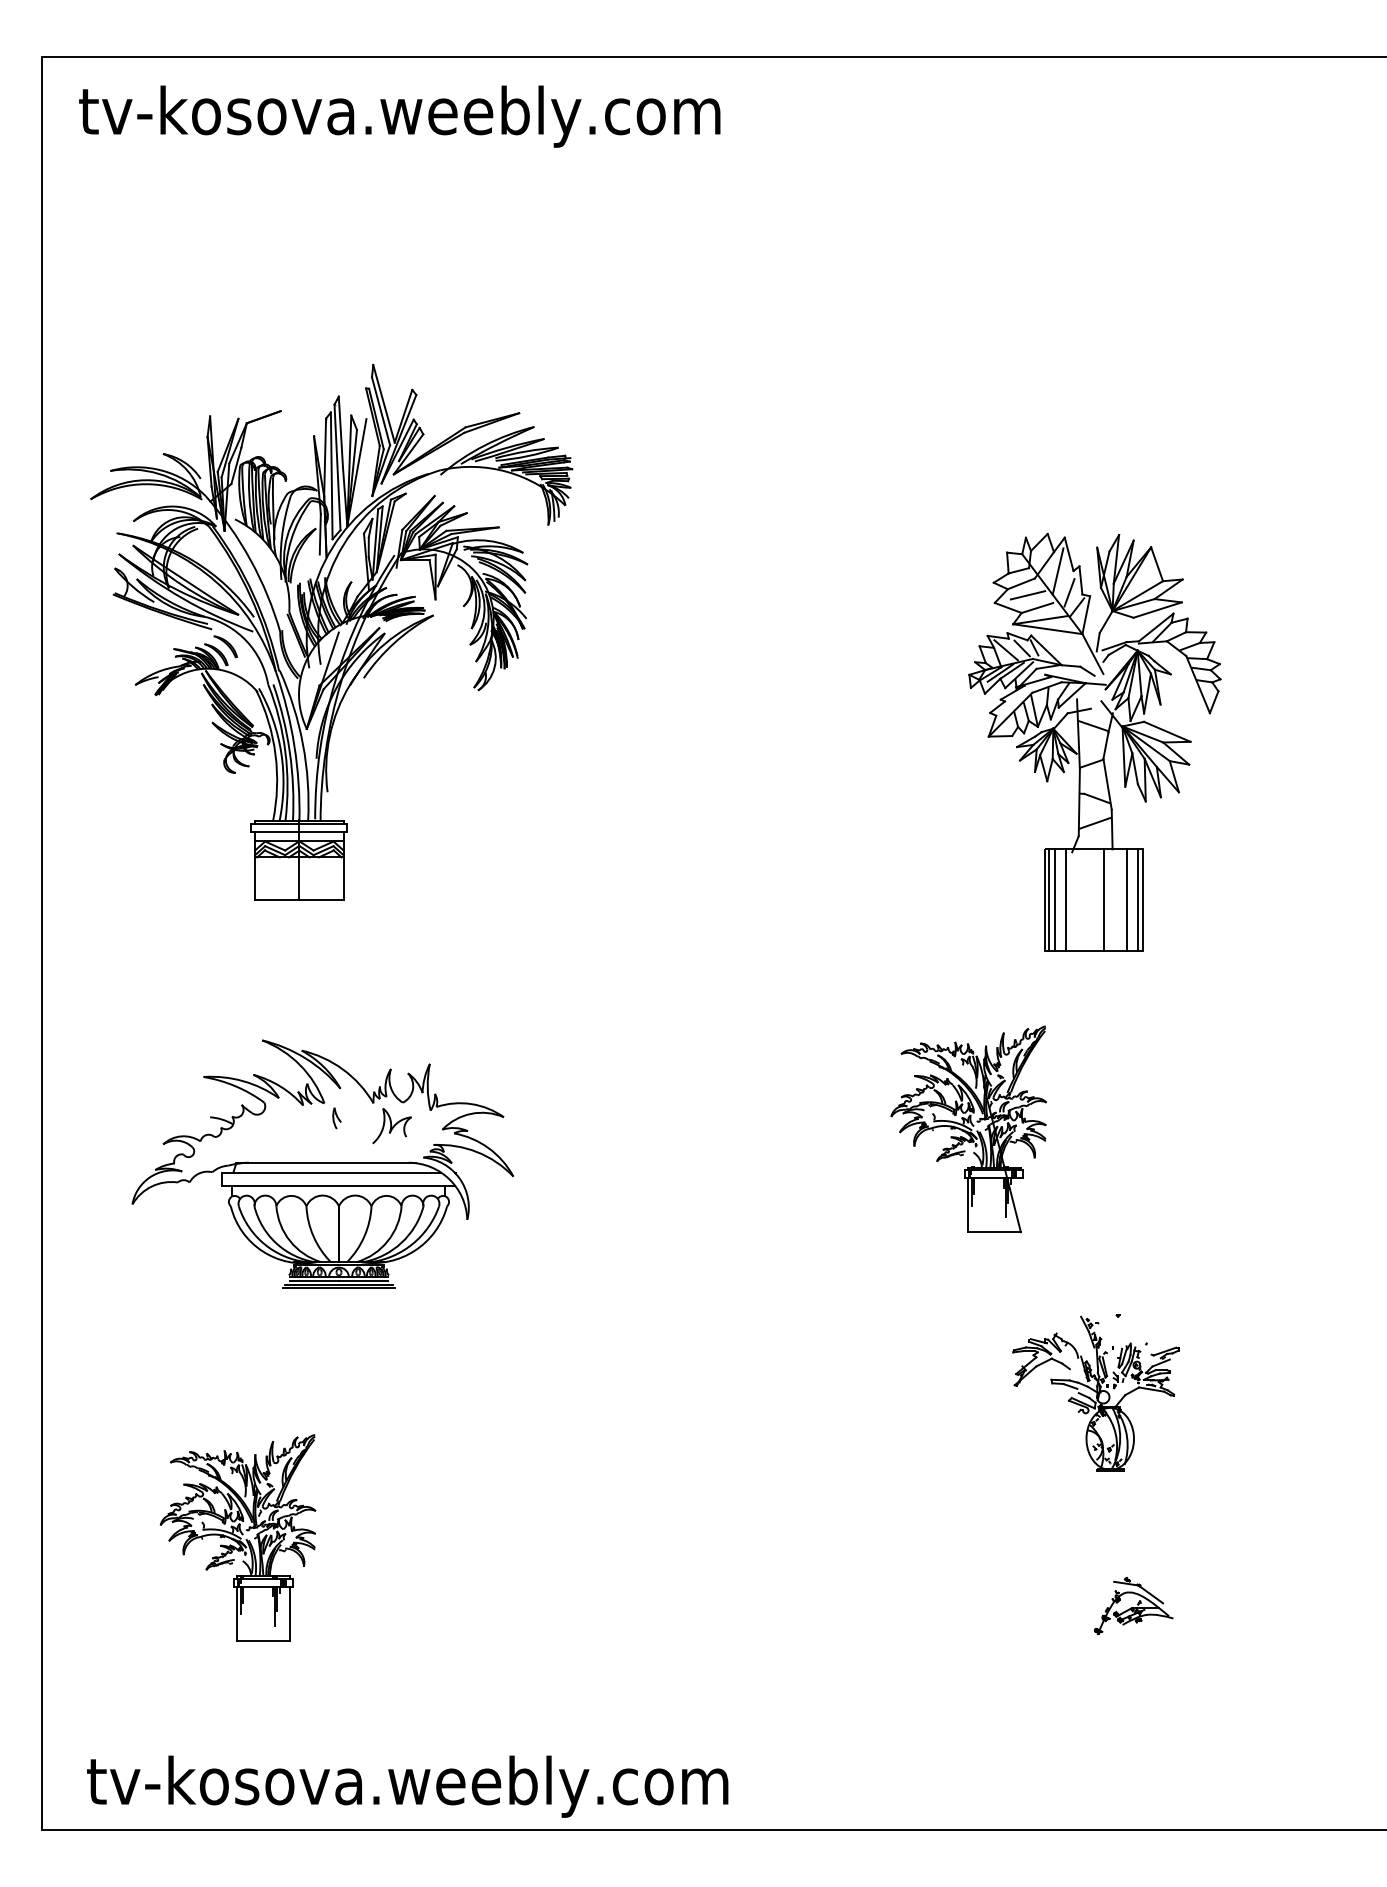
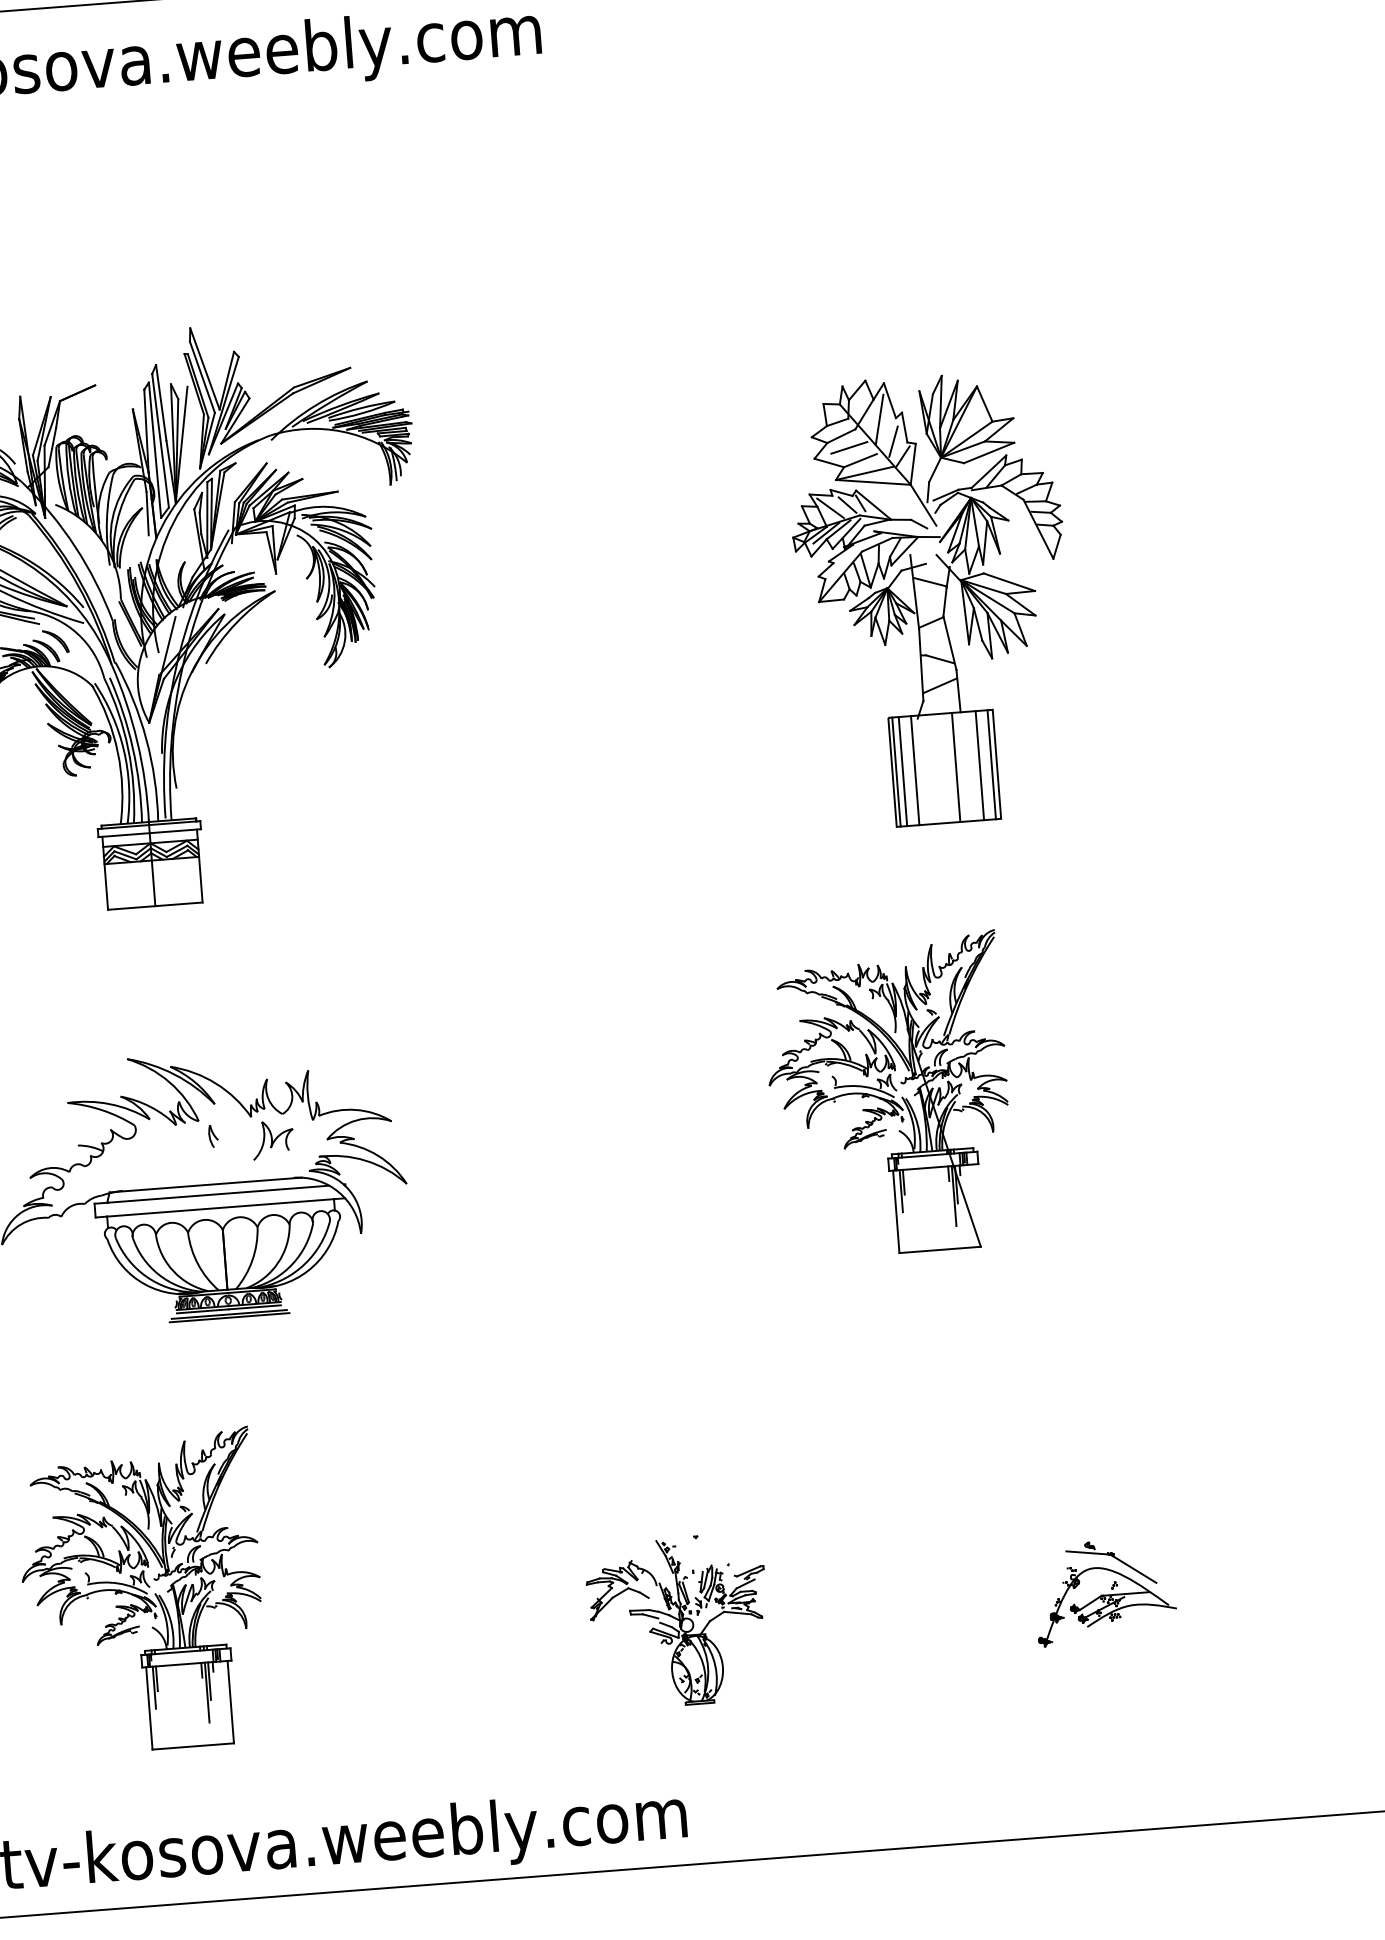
part: (1094, 741) -> (932, 598), moved
part: (968, 1129) -> (889, 1096), size x1.43
part: (1095, 1392) -> (677, 1620), moved
part: (237, 1537) -> (141, 1592), size x1.43
part: (1133, 1605) -> (1104, 1591), size x1.67

